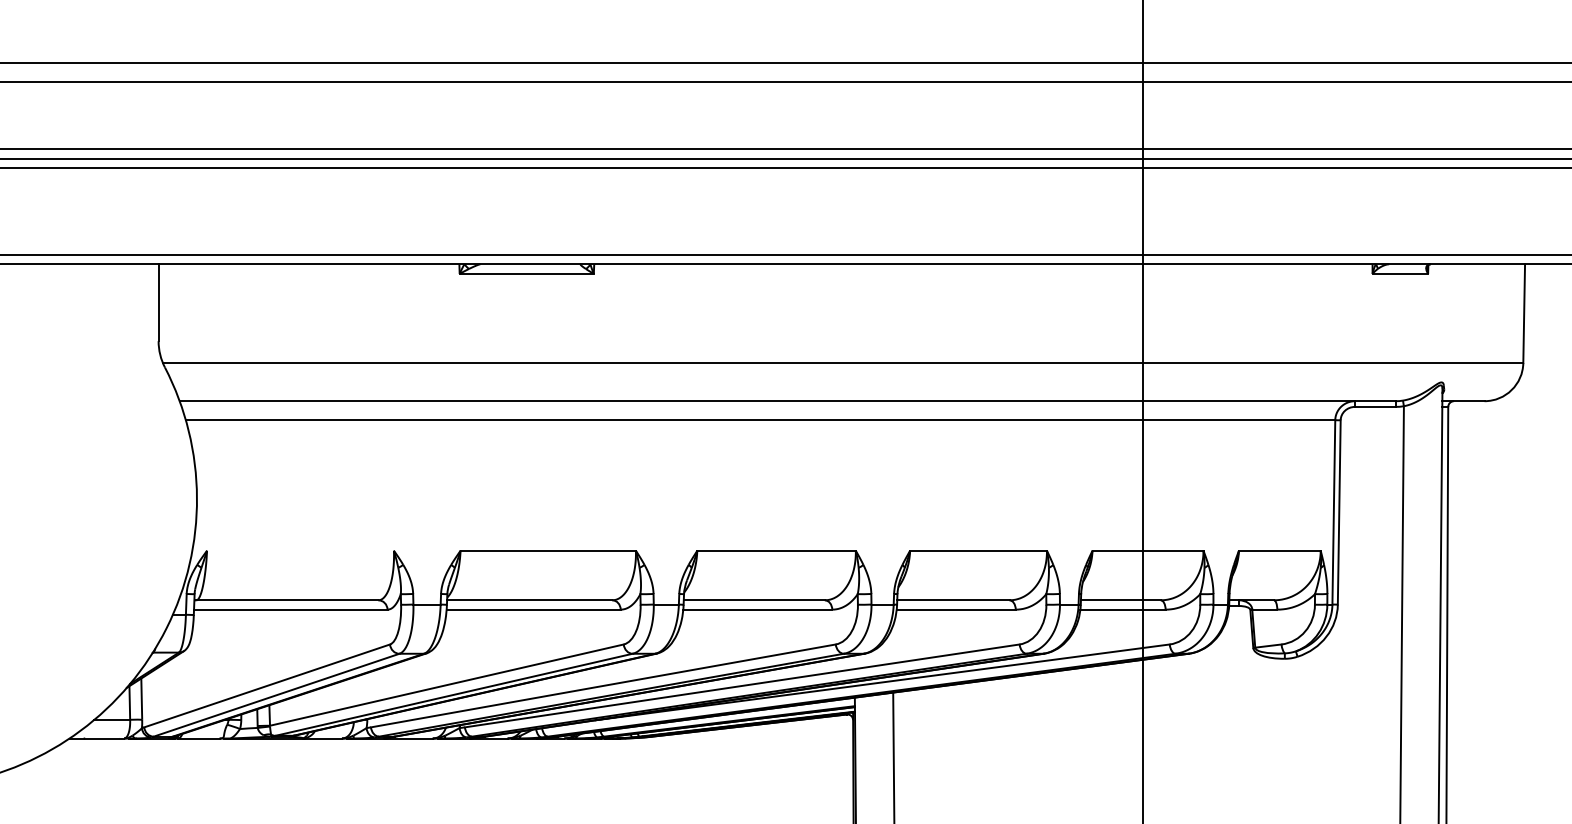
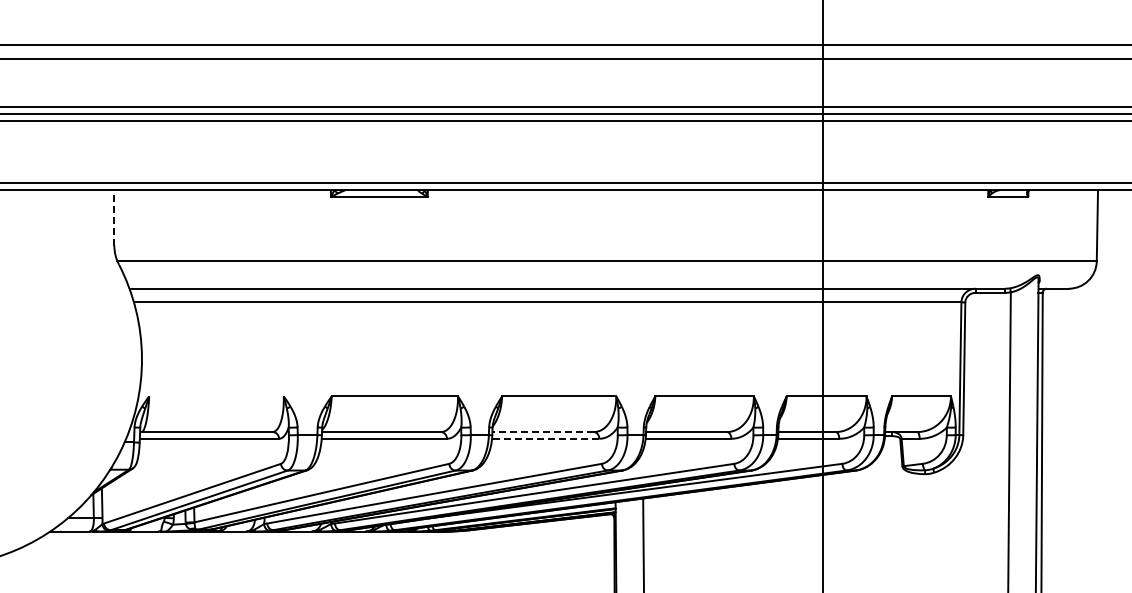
line: (158, 302) -> (114, 217), solid -> dashed
line: (754, 600) -> (543, 432), solid -> dashed
line: (757, 609) -> (545, 438), solid -> dashed

